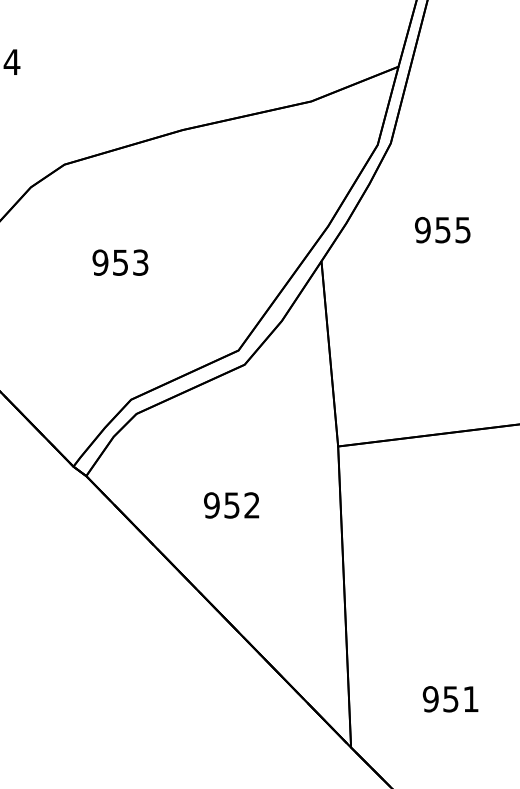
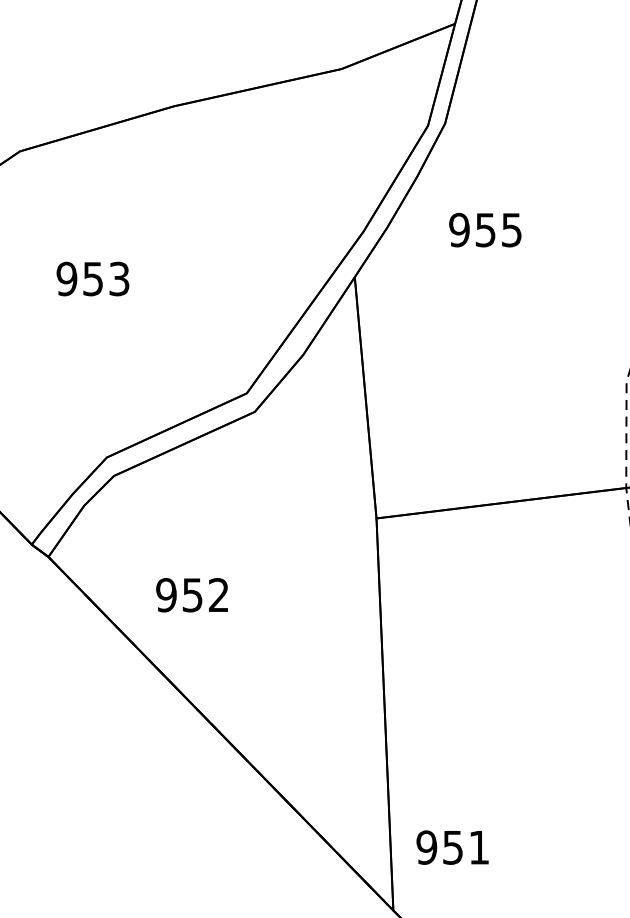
text: (442, 230) -> (485, 230), moved
text: (231, 505) -> (192, 595), moved
text: (450, 699) -> (452, 847), moved

